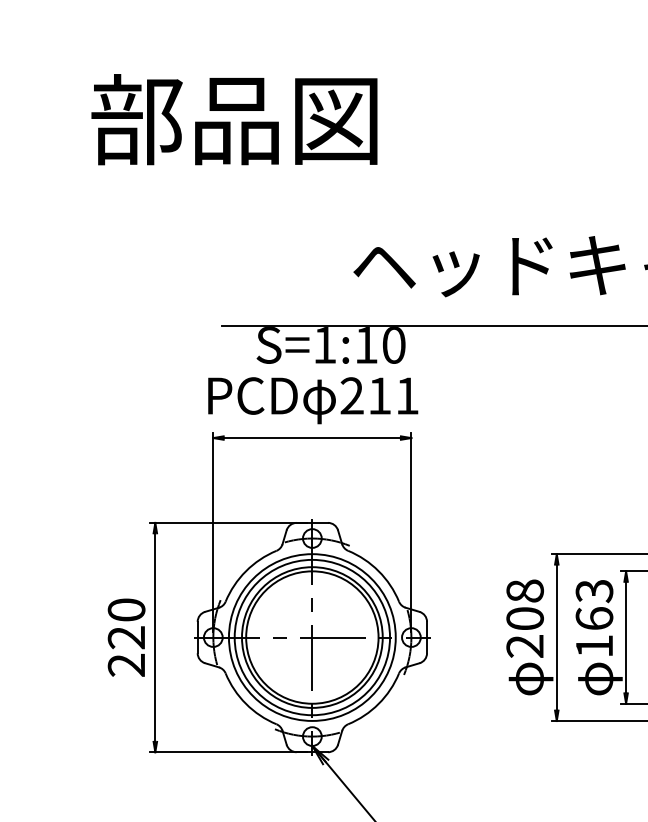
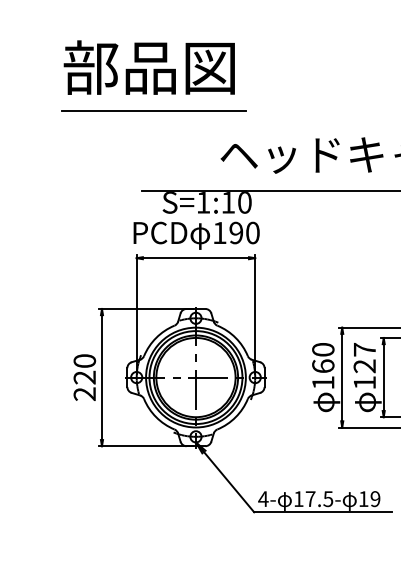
line: (241, 191) -> (153, 110), added
text: (380, 395) -> (236, 232), 211 -> 190
text: (593, 604) -> (364, 357), 163 -> 127
text: (525, 617) -> (323, 365), 208 -> 160

